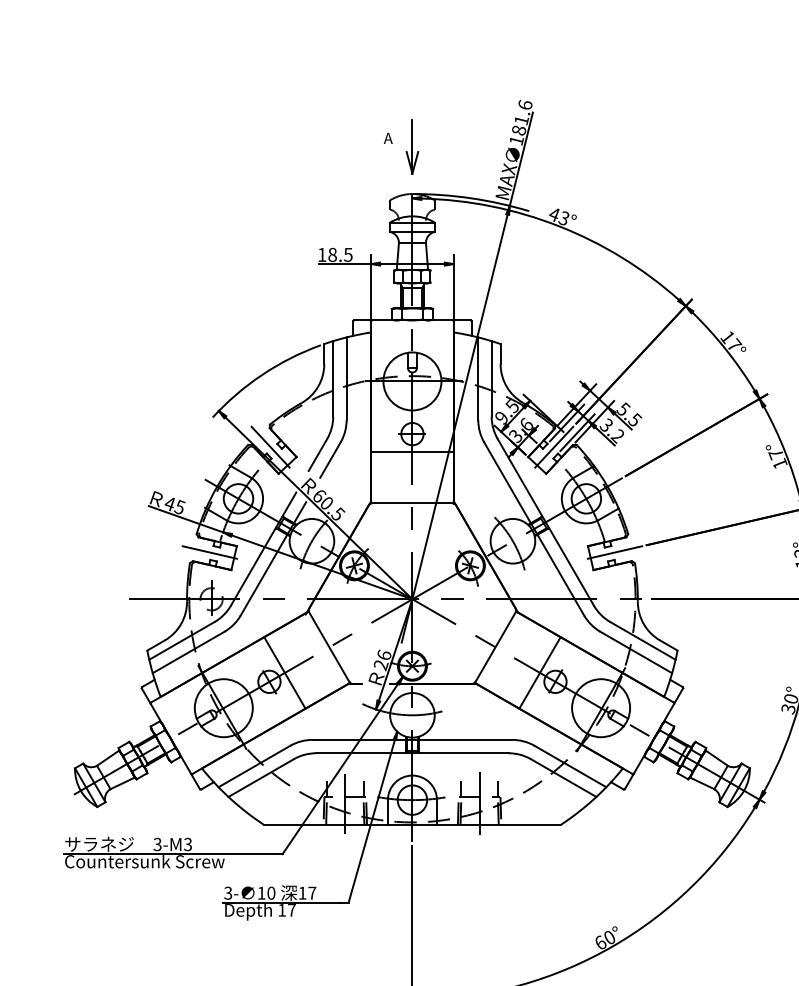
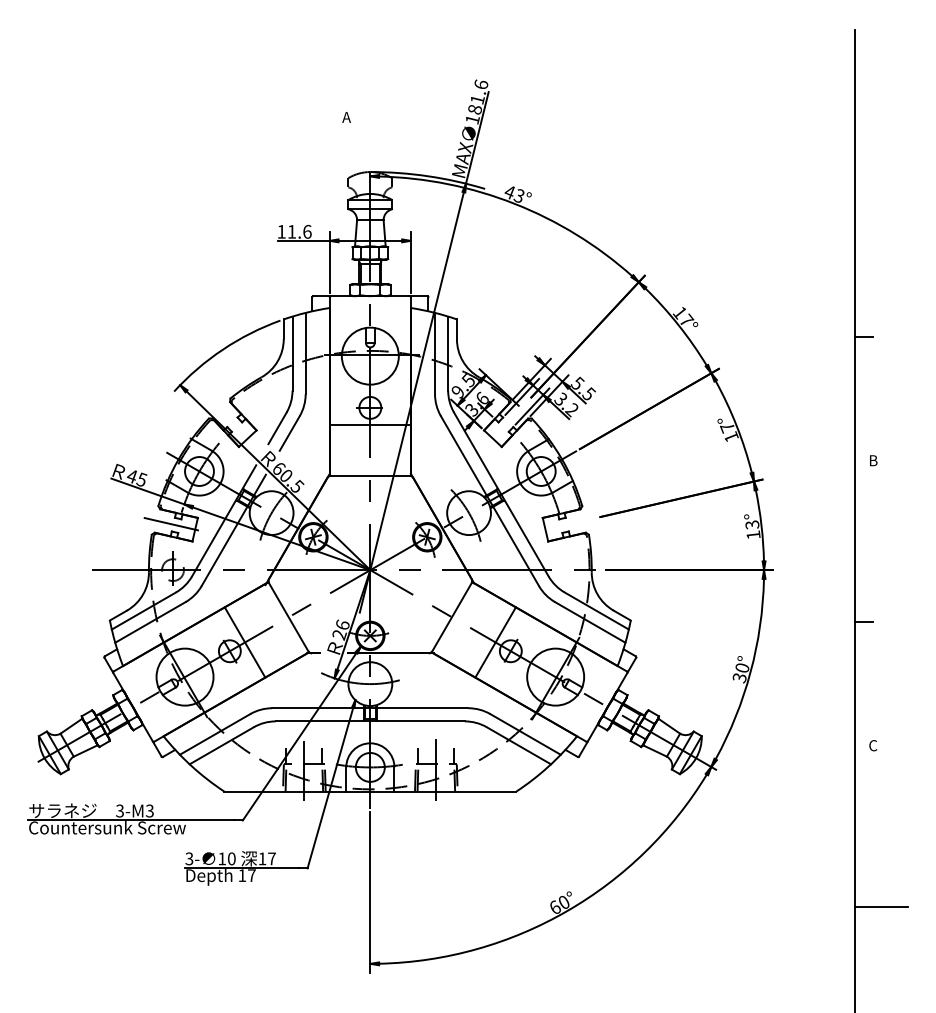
part: (411, 146) -> (369, 125), removed
text: (340, 254) -> (299, 231), 18.5 -> 11.6
line: (270, 446) -> (230, 420), removed
line: (554, 446) -> (509, 420), removed
line: (614, 551) -> (568, 523), removed

